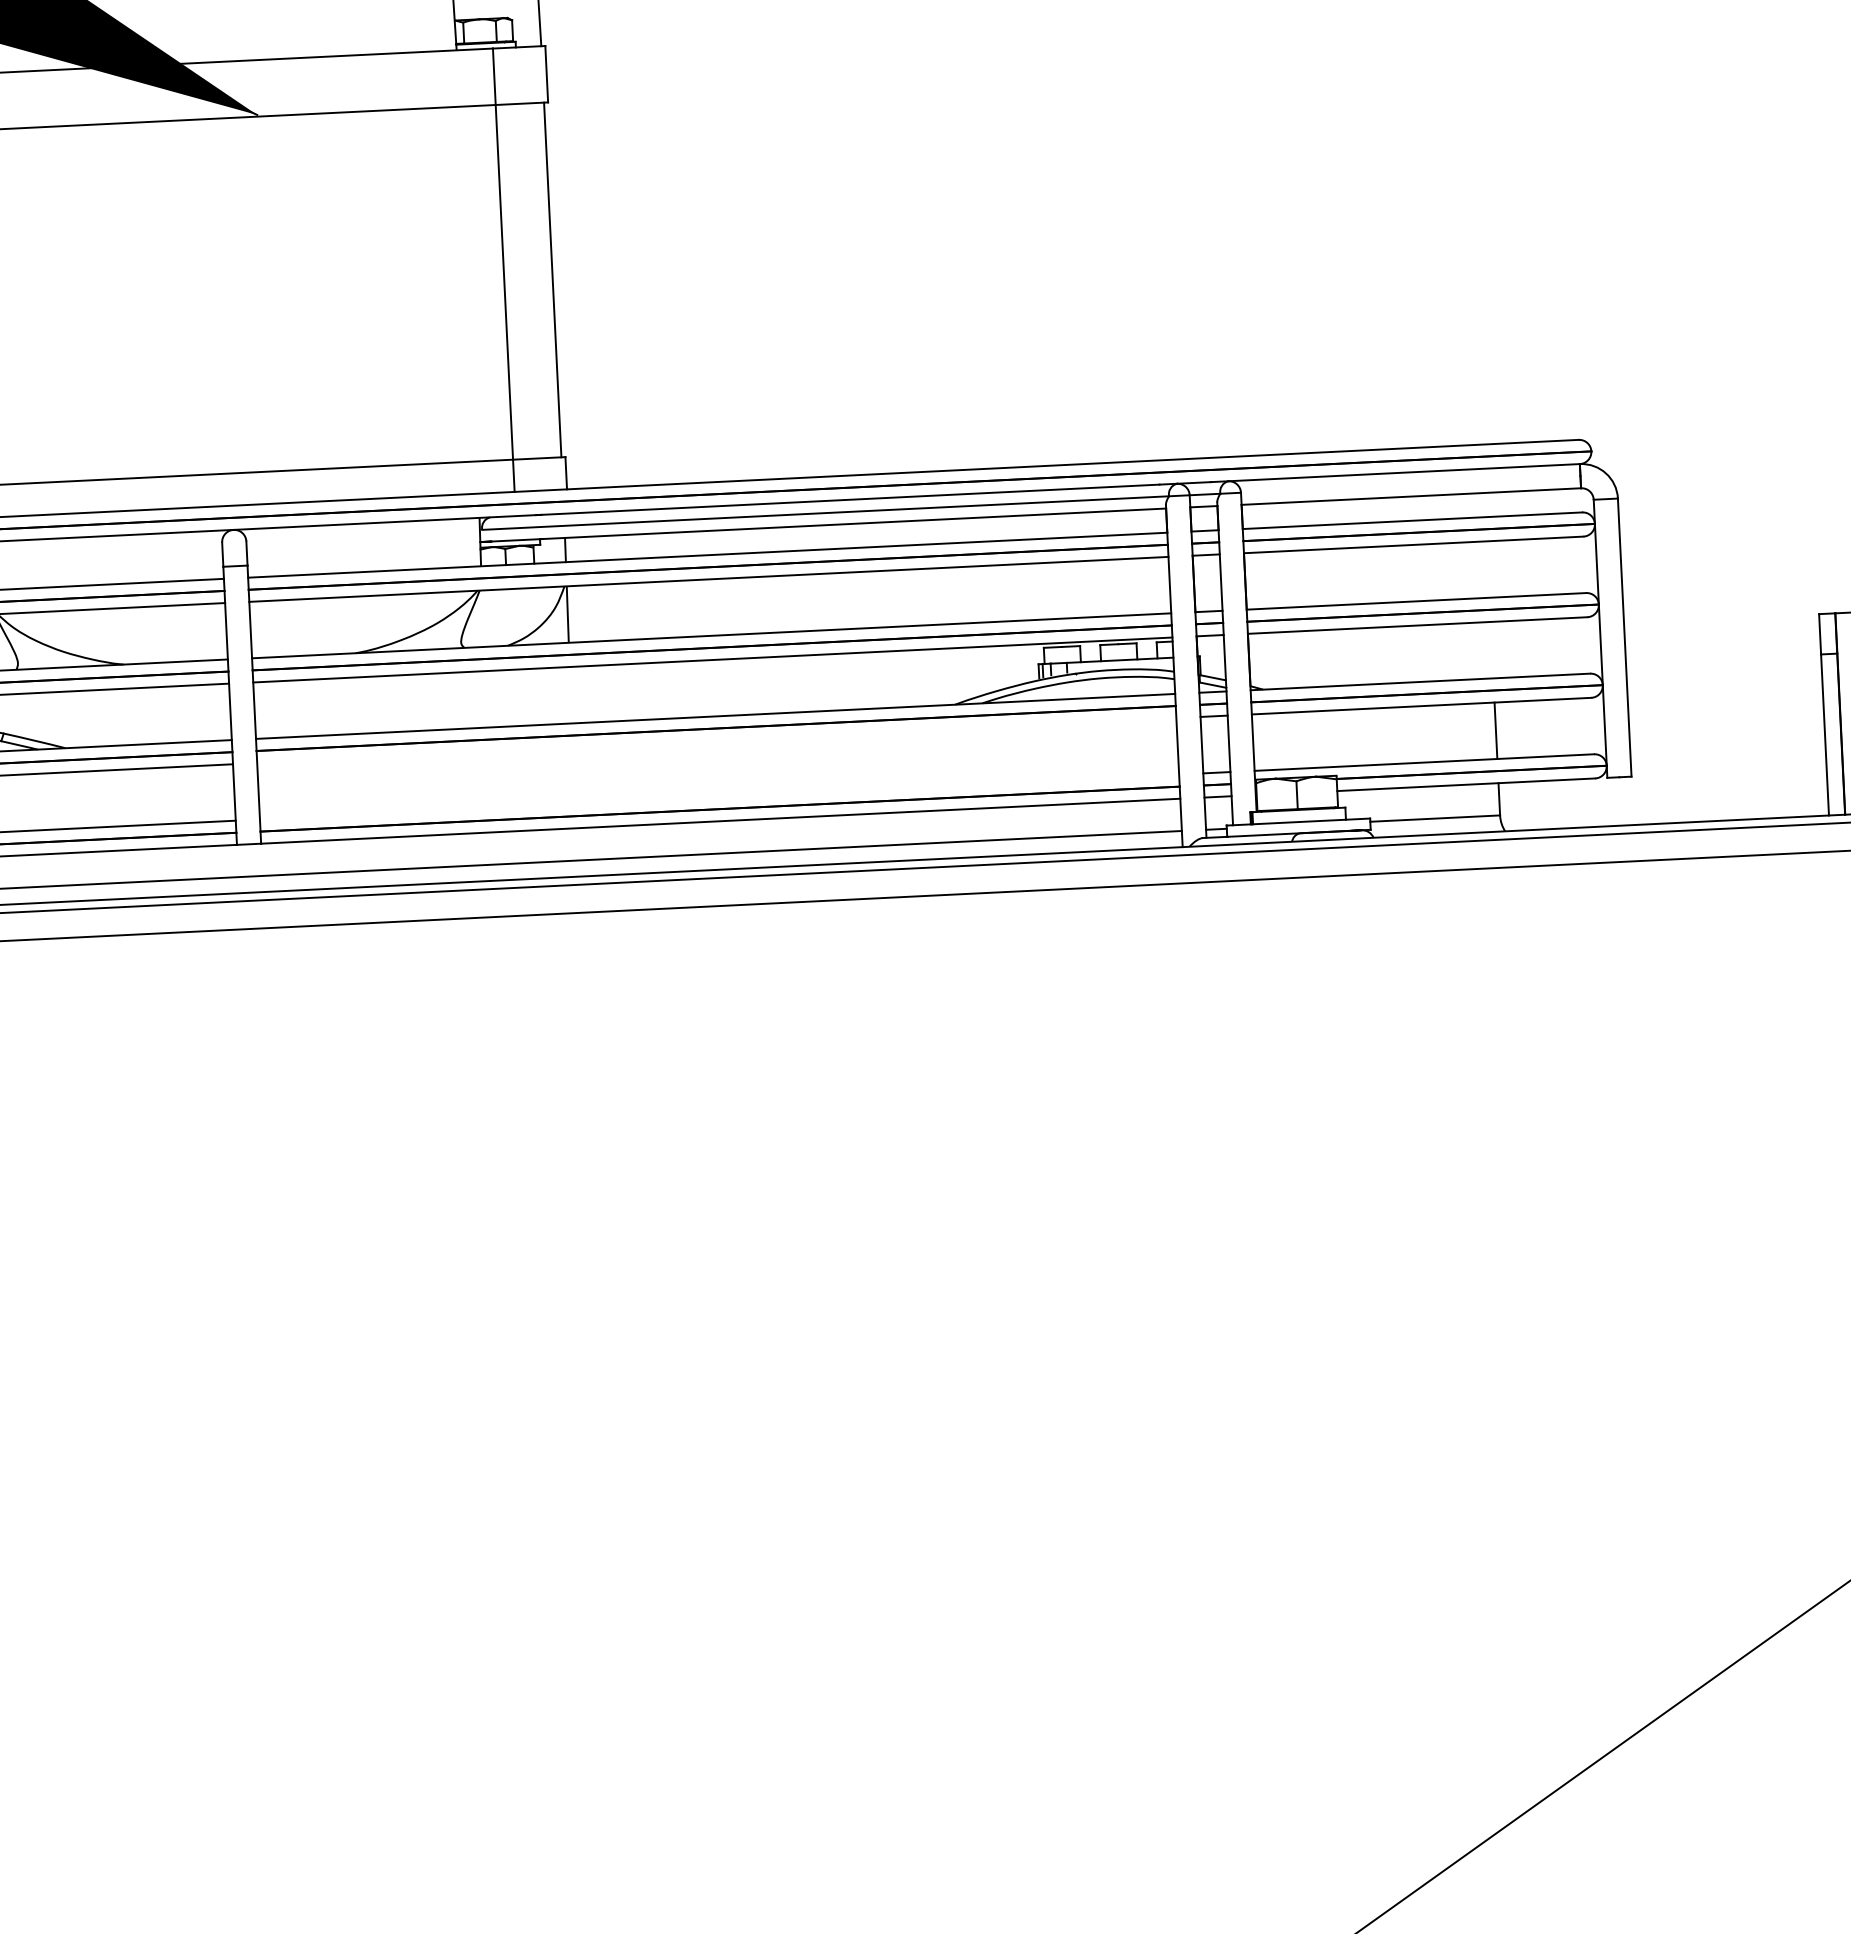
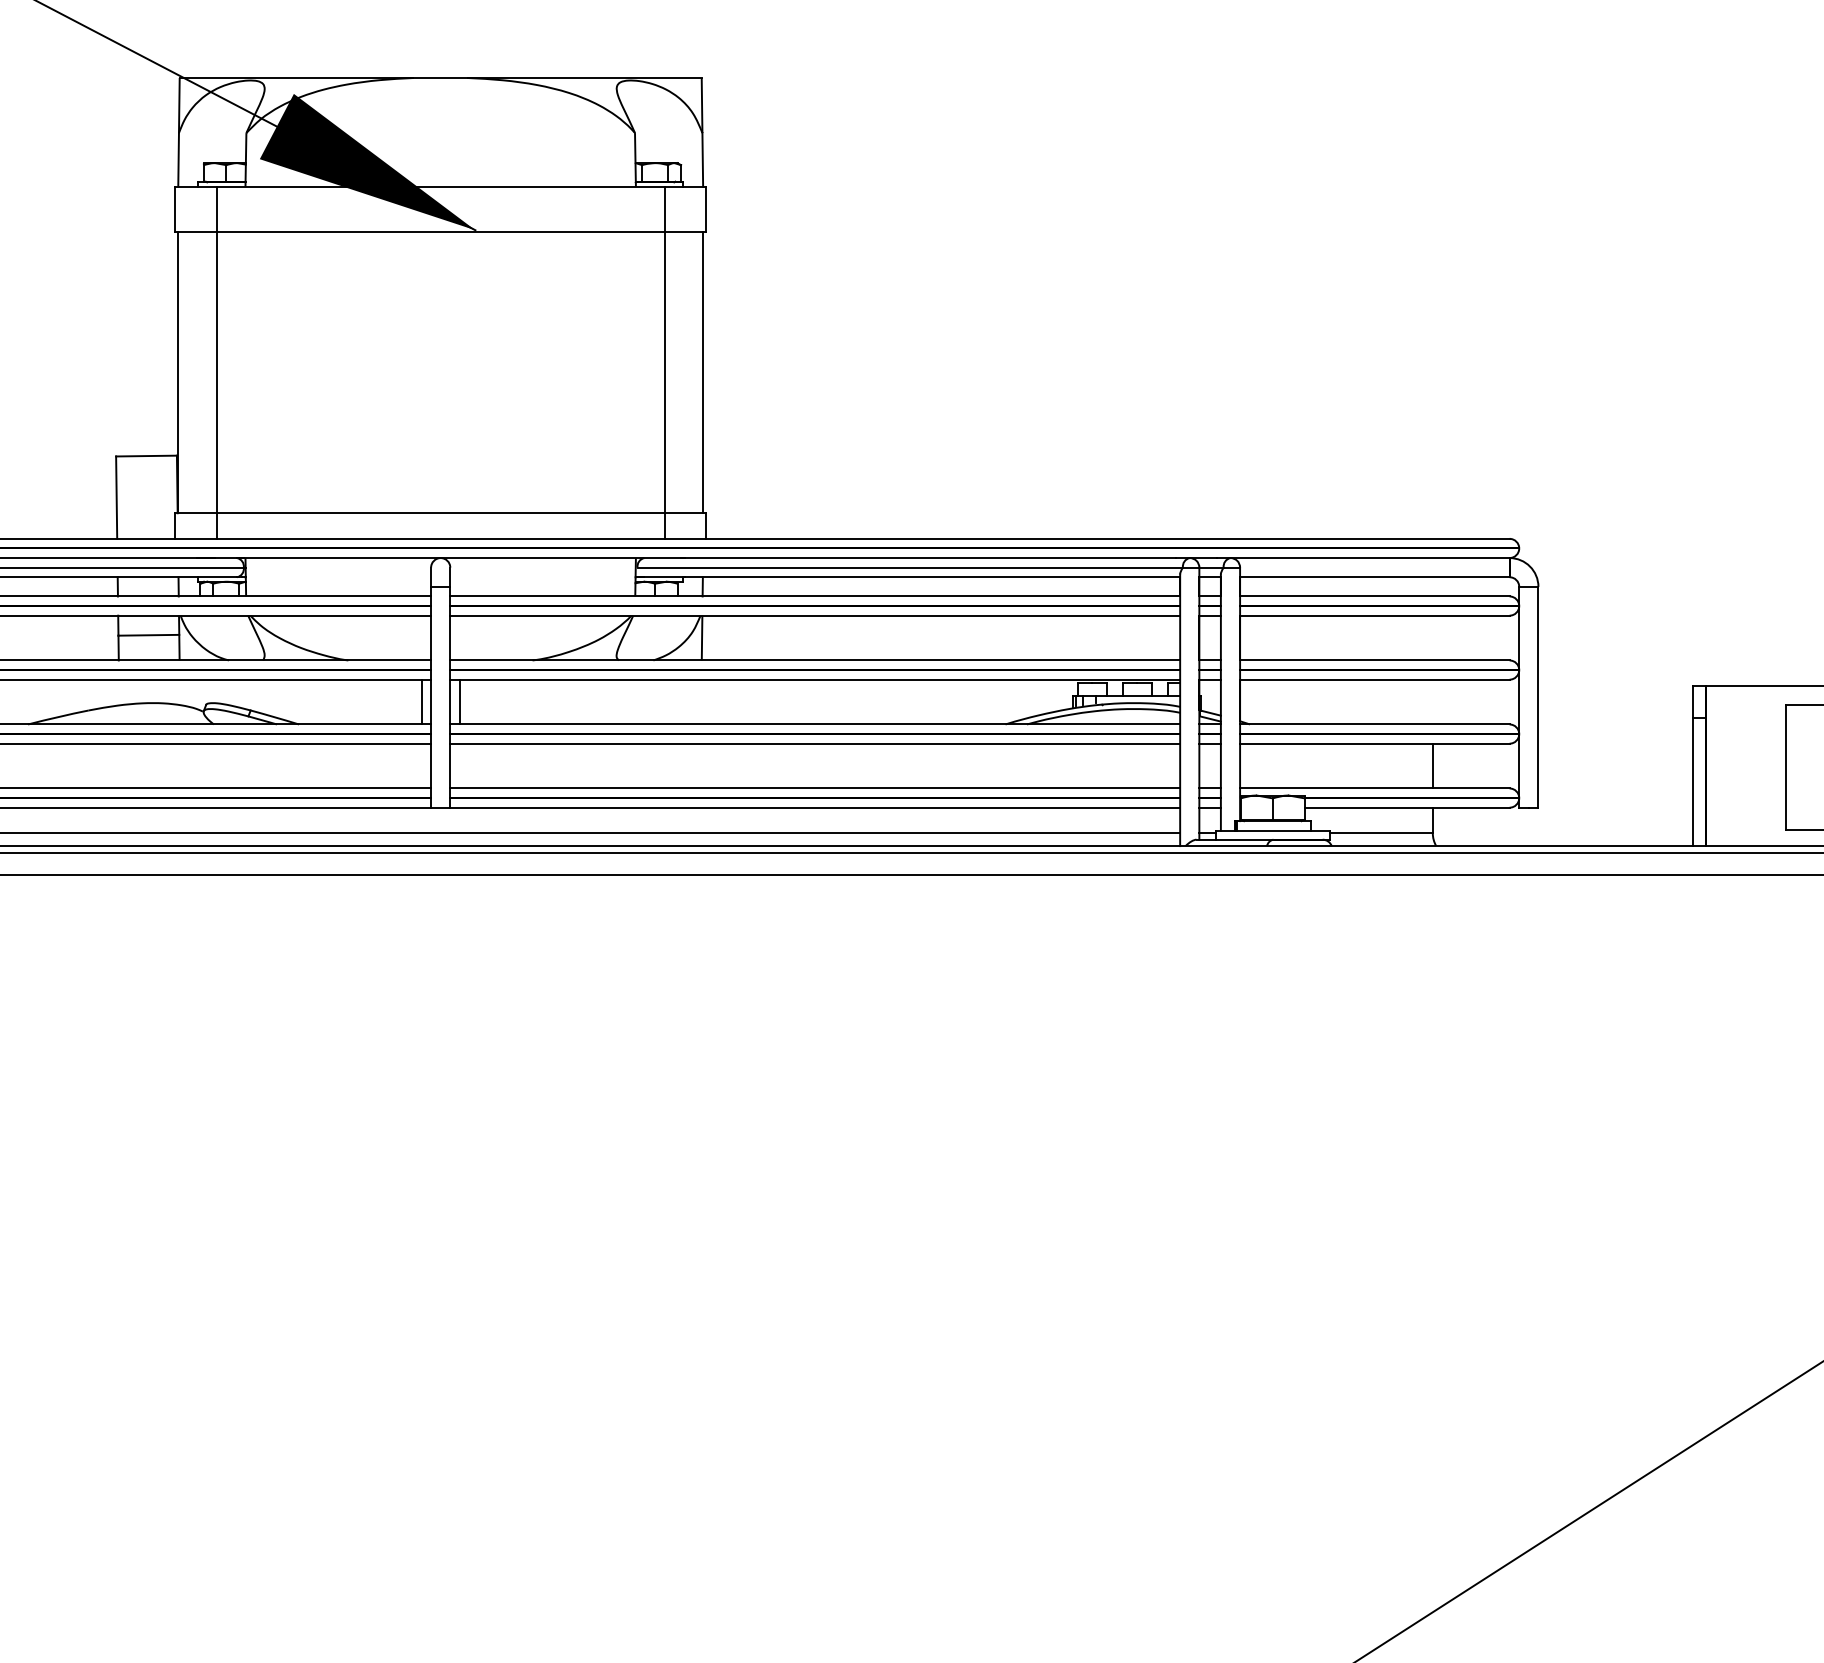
line: (266, 709) -> (459, 701), added
line: (218, 711) -> (421, 701), added
line: (717, 740) -> (815, 743), added
line: (719, 797) -> (815, 788), added

